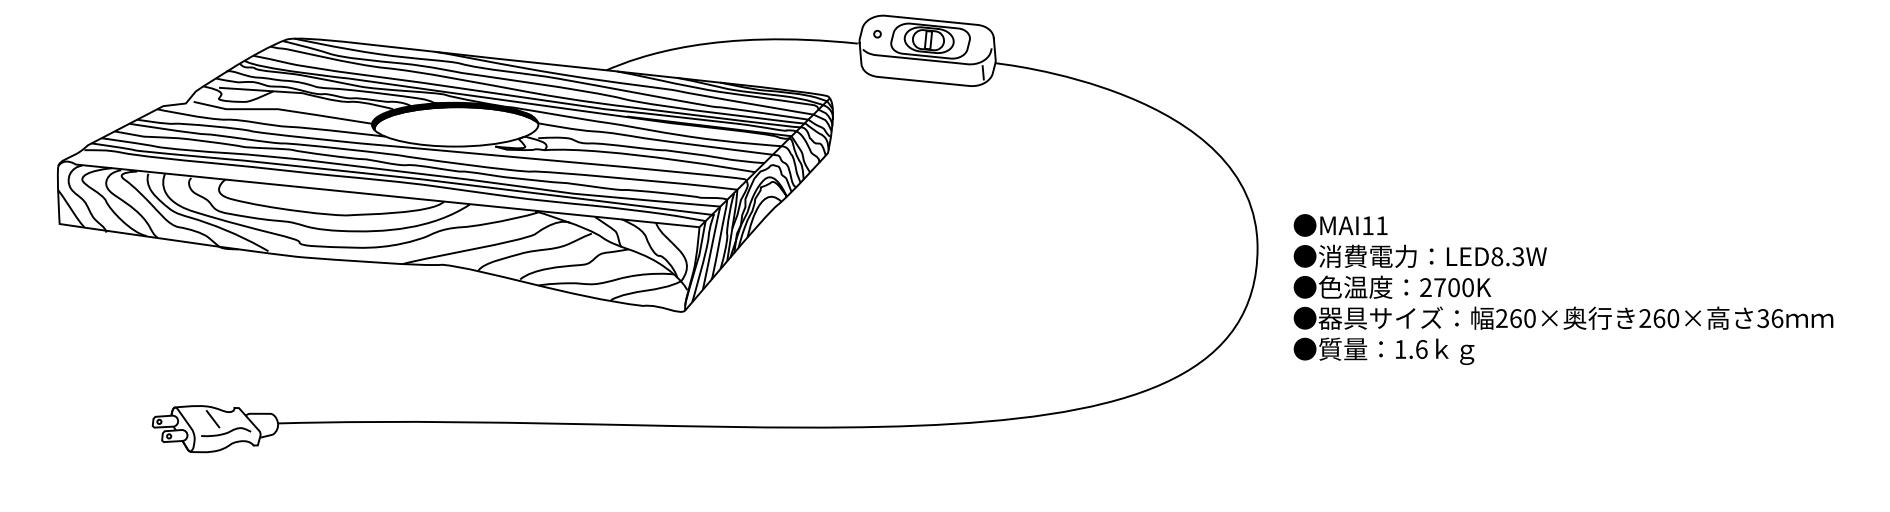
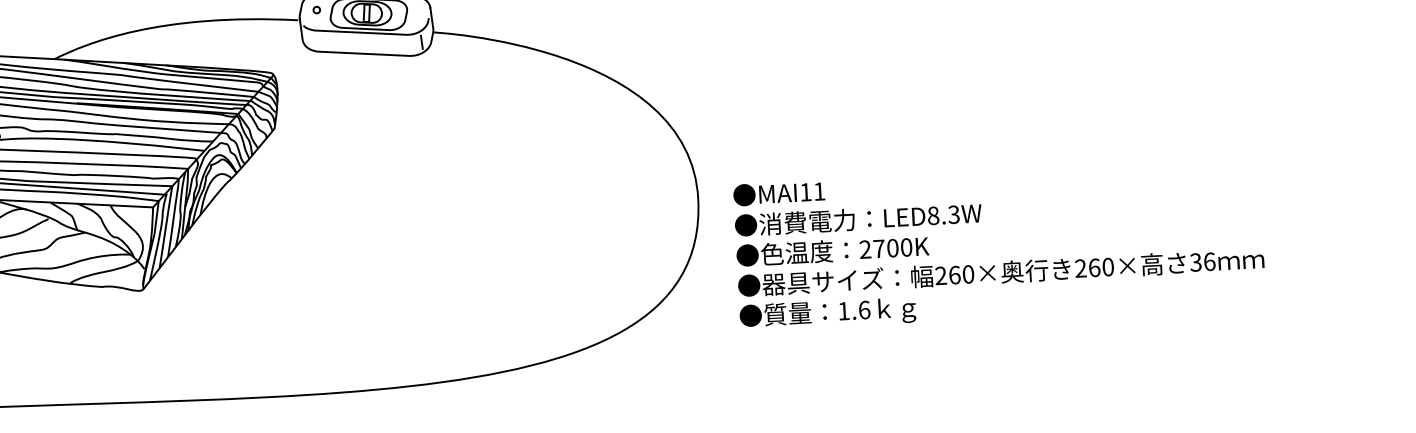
text: (1563, 289) -> (999, 244), moved

